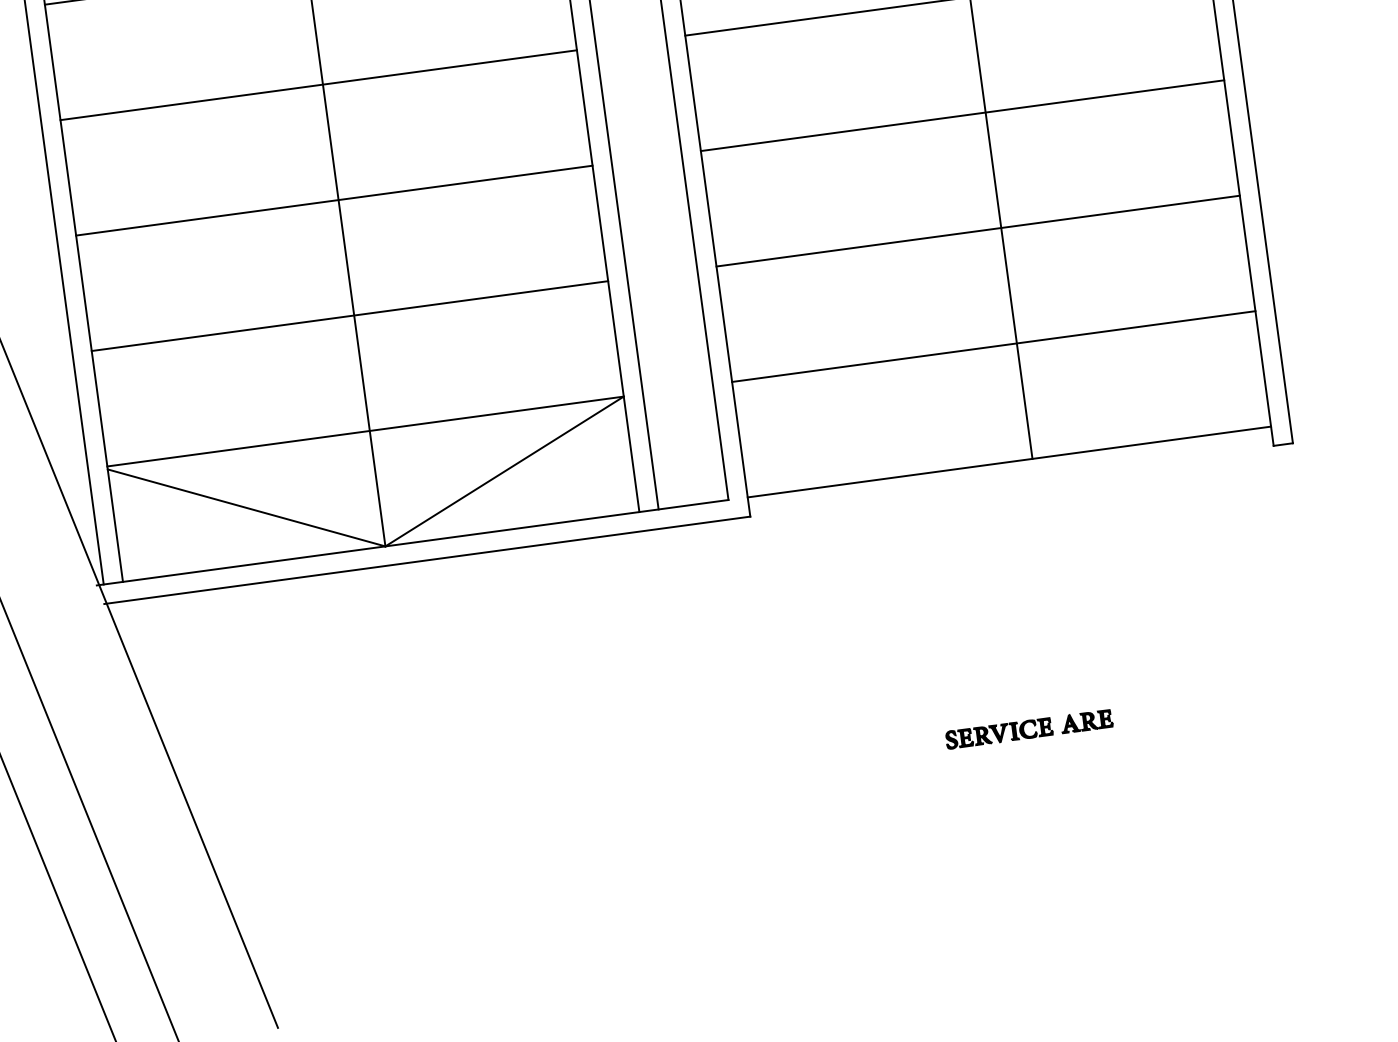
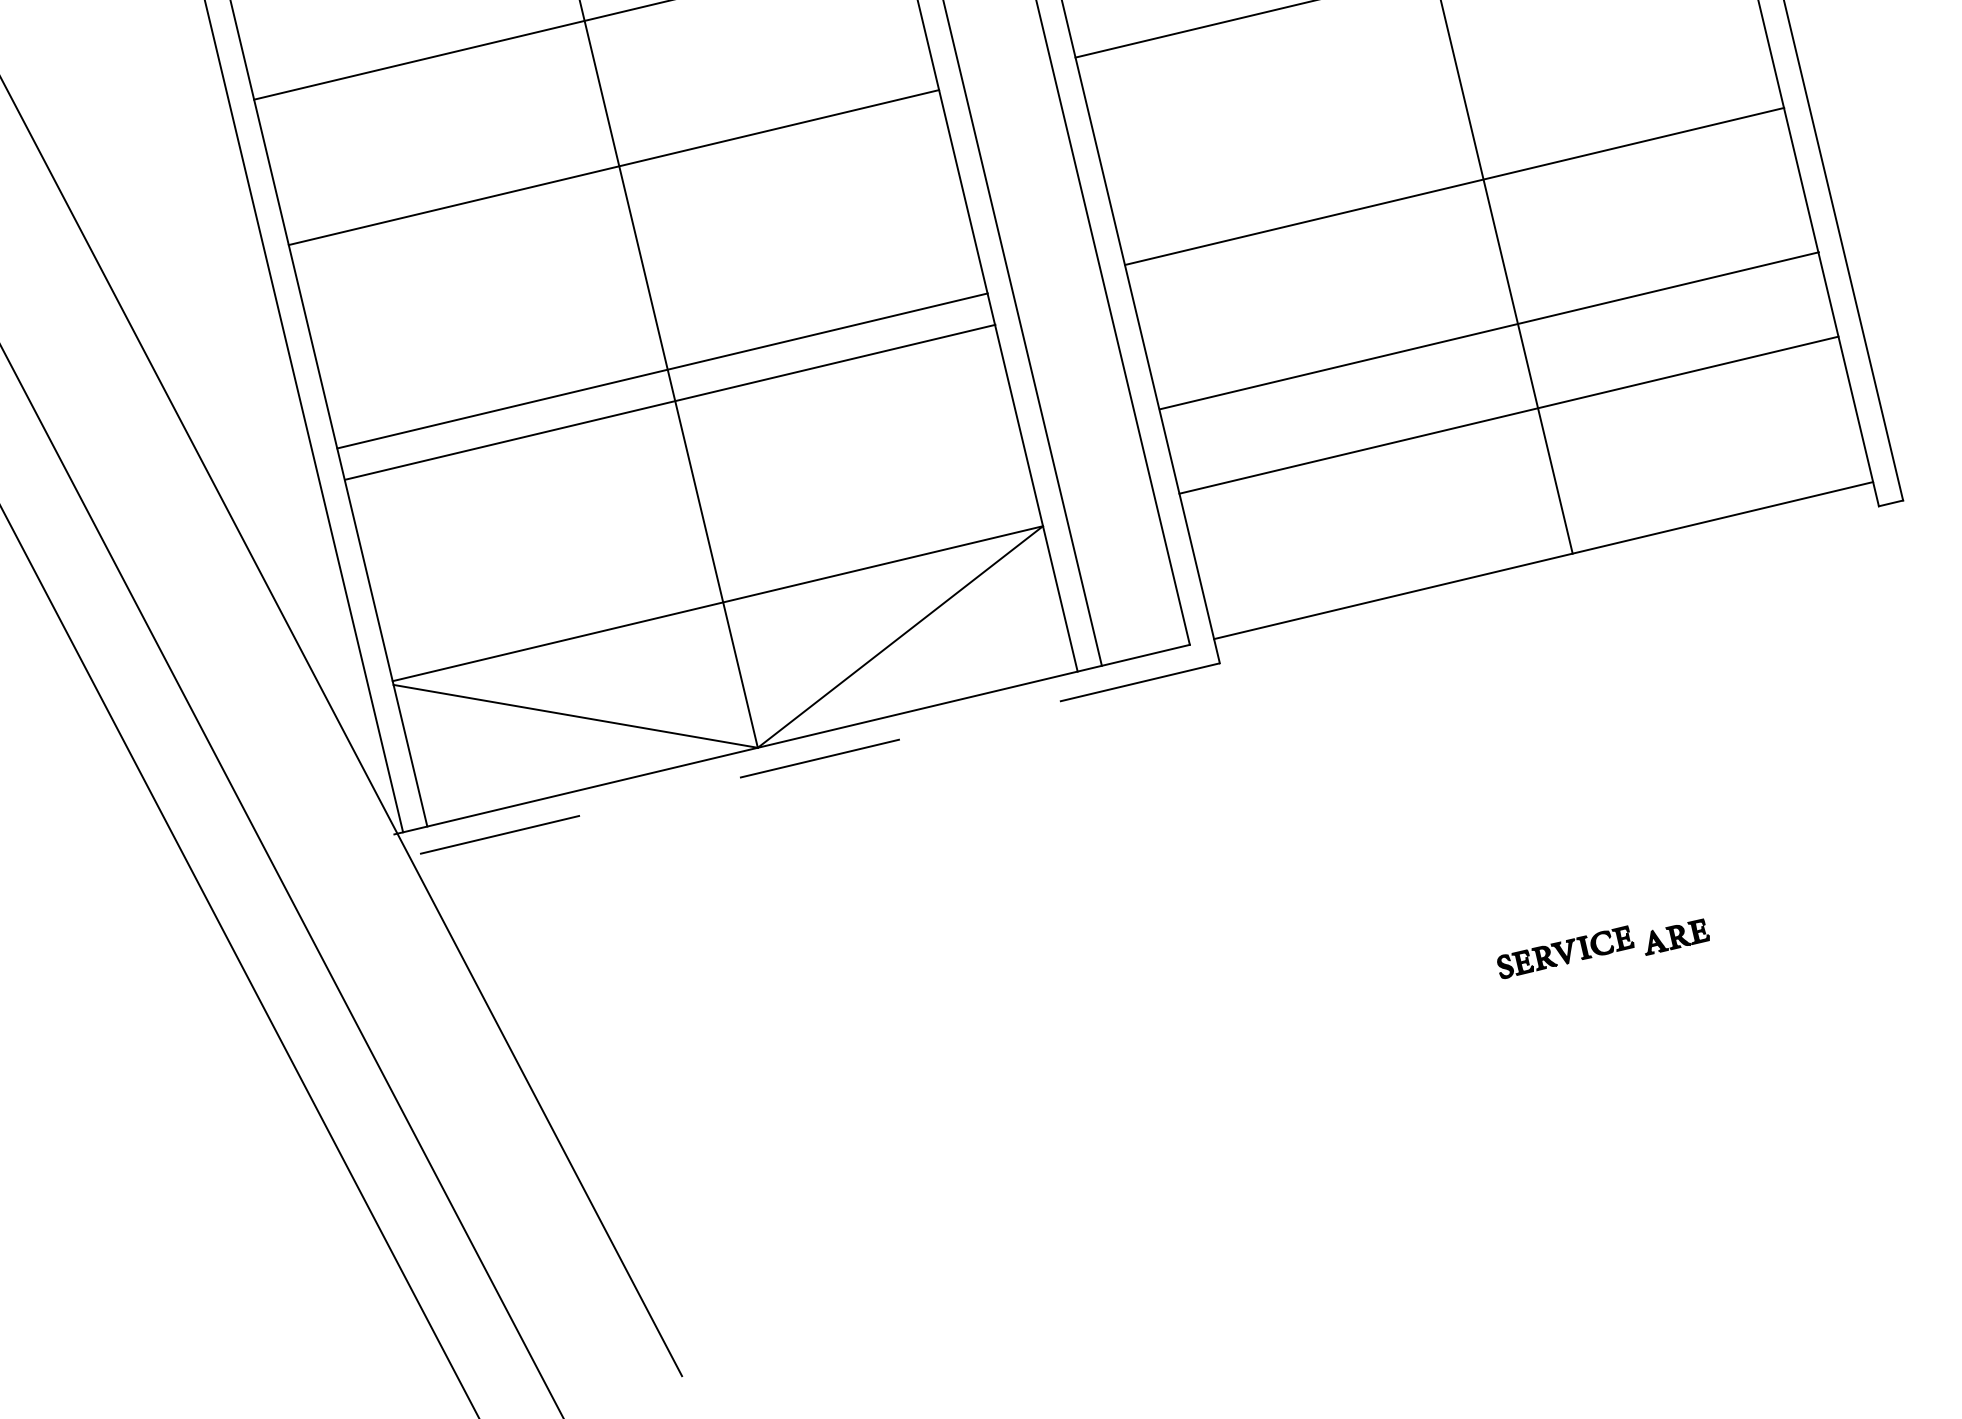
line: (962, 114) -> (1454, 185), moved
line: (334, 200) -> (662, 370), moved
line: (977, 230) -> (1488, 330), moved
line: (350, 315) -> (670, 401), moved
line: (426, 560) -> (812, 760), solid -> dashed
part: (1088, 721) -> (1677, 936), moved
part: (999, 732) -> (1565, 951), moved

